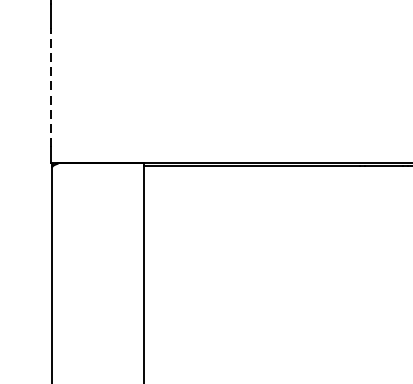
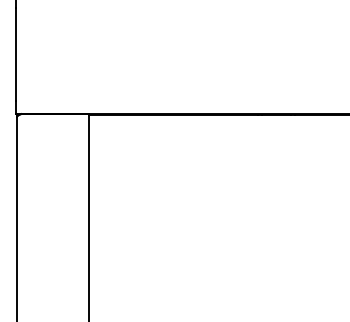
line: (51, 87) -> (16, 54), dashed -> solid

